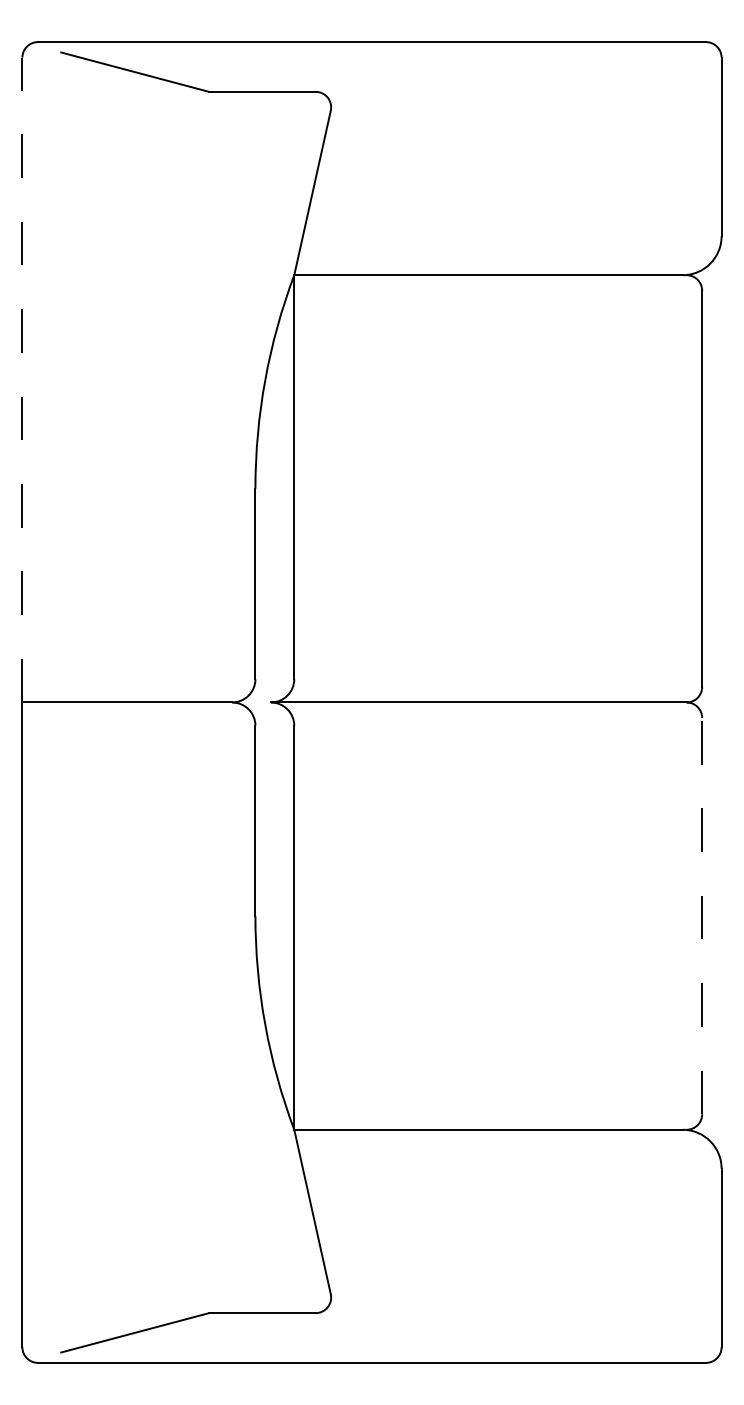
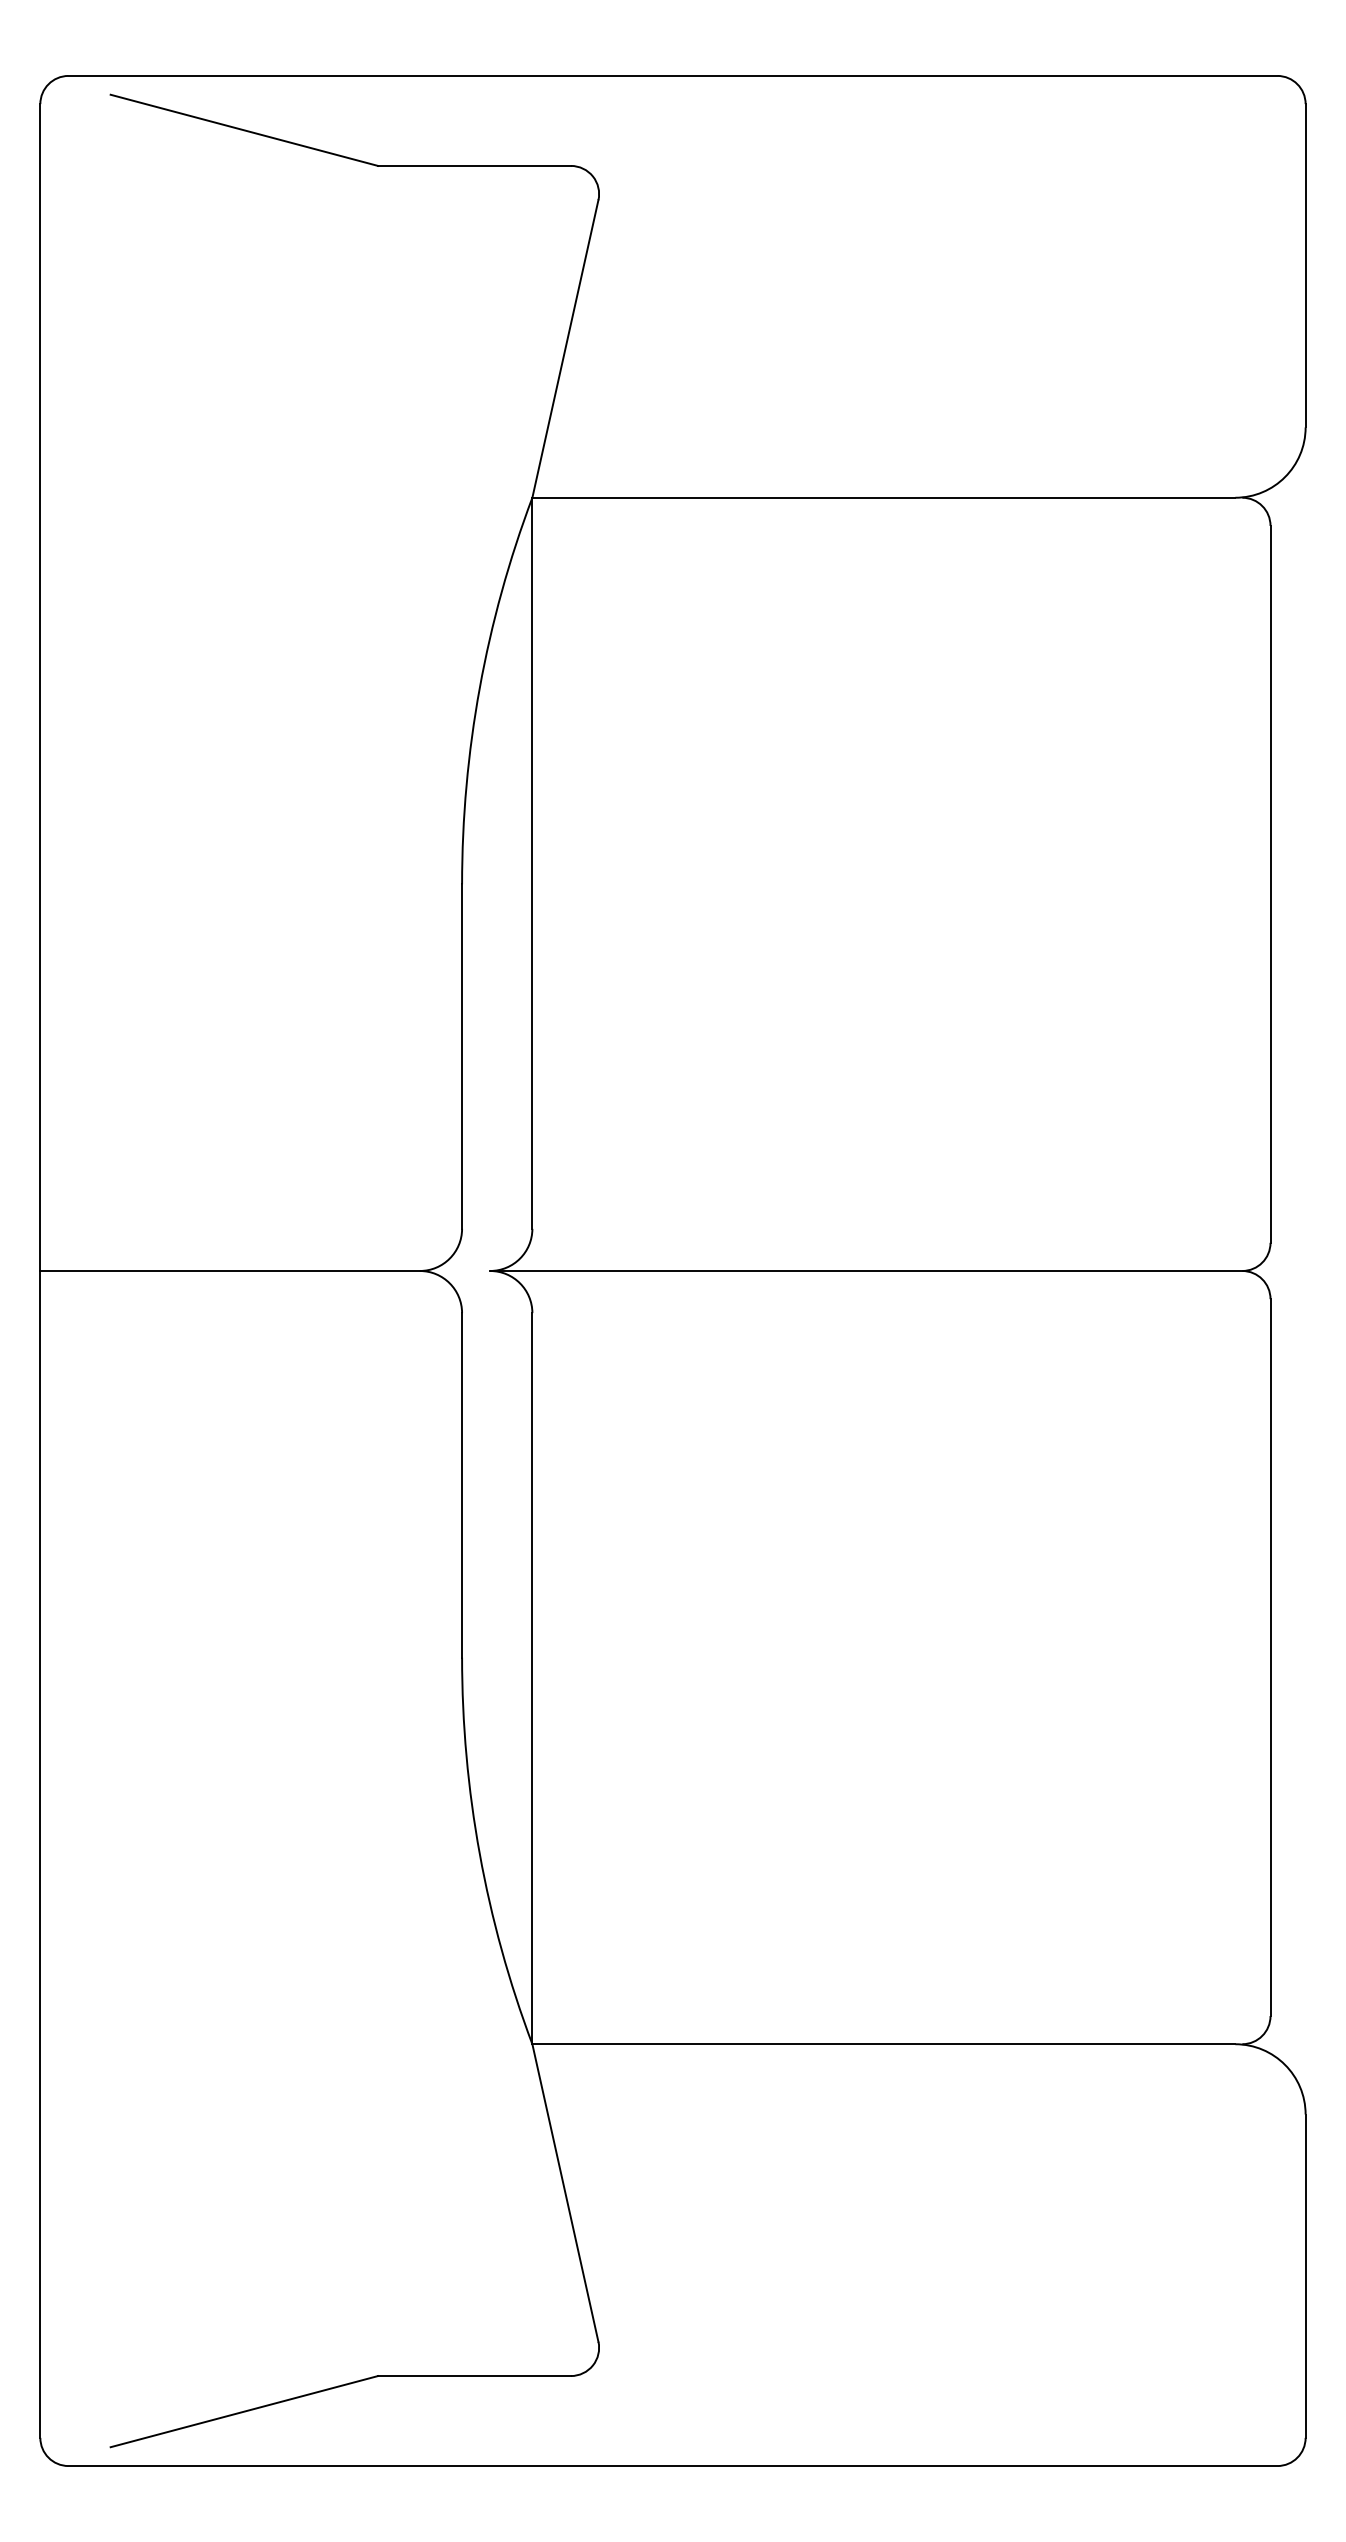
line: (22, 379) -> (40, 686), dashed -> solid
line: (702, 915) -> (1271, 1656), dashed -> solid

